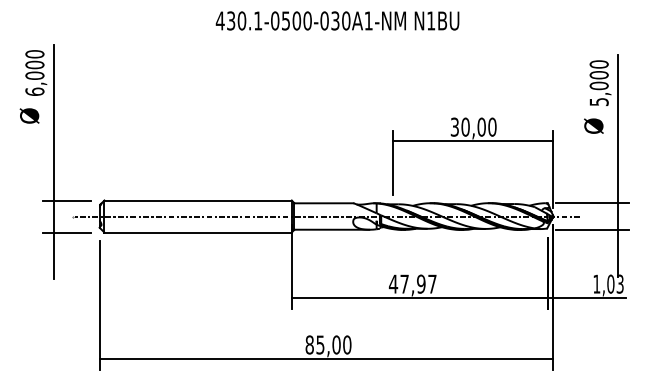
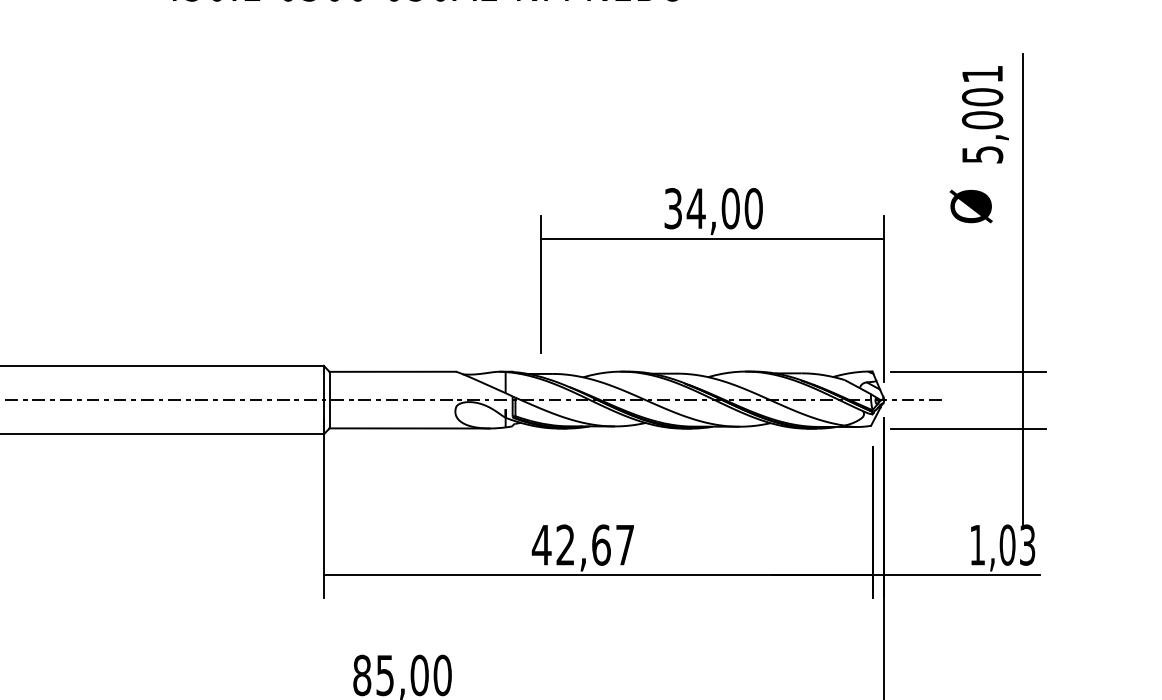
text: (598, 64) -> (981, 74), 5,000 -> 5,001
text: (465, 126) -> (696, 207), 30,00 -> 34,00
text: (412, 283) -> (582, 543), 47,97 -> 42,67

